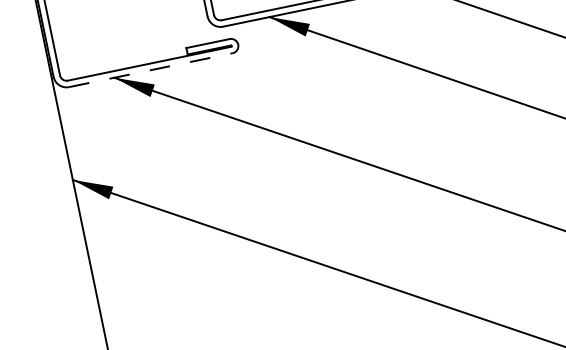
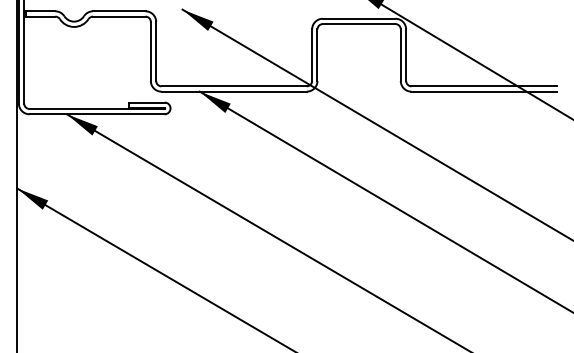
line: (151, 70) -> (97, 114), dashed -> solid

